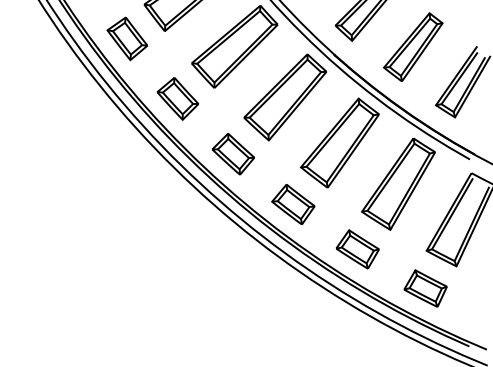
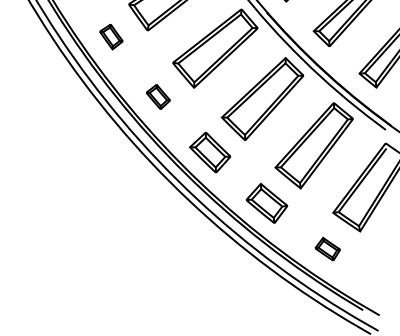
part: (177, 98) -> (110, 36), size x0.6
part: (233, 154) -> (158, 97), size x0.6
part: (425, 288) -> (327, 249), size x0.6

